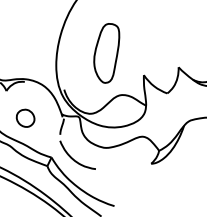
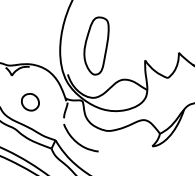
part: (106, 53) -> (96, 46), moved

